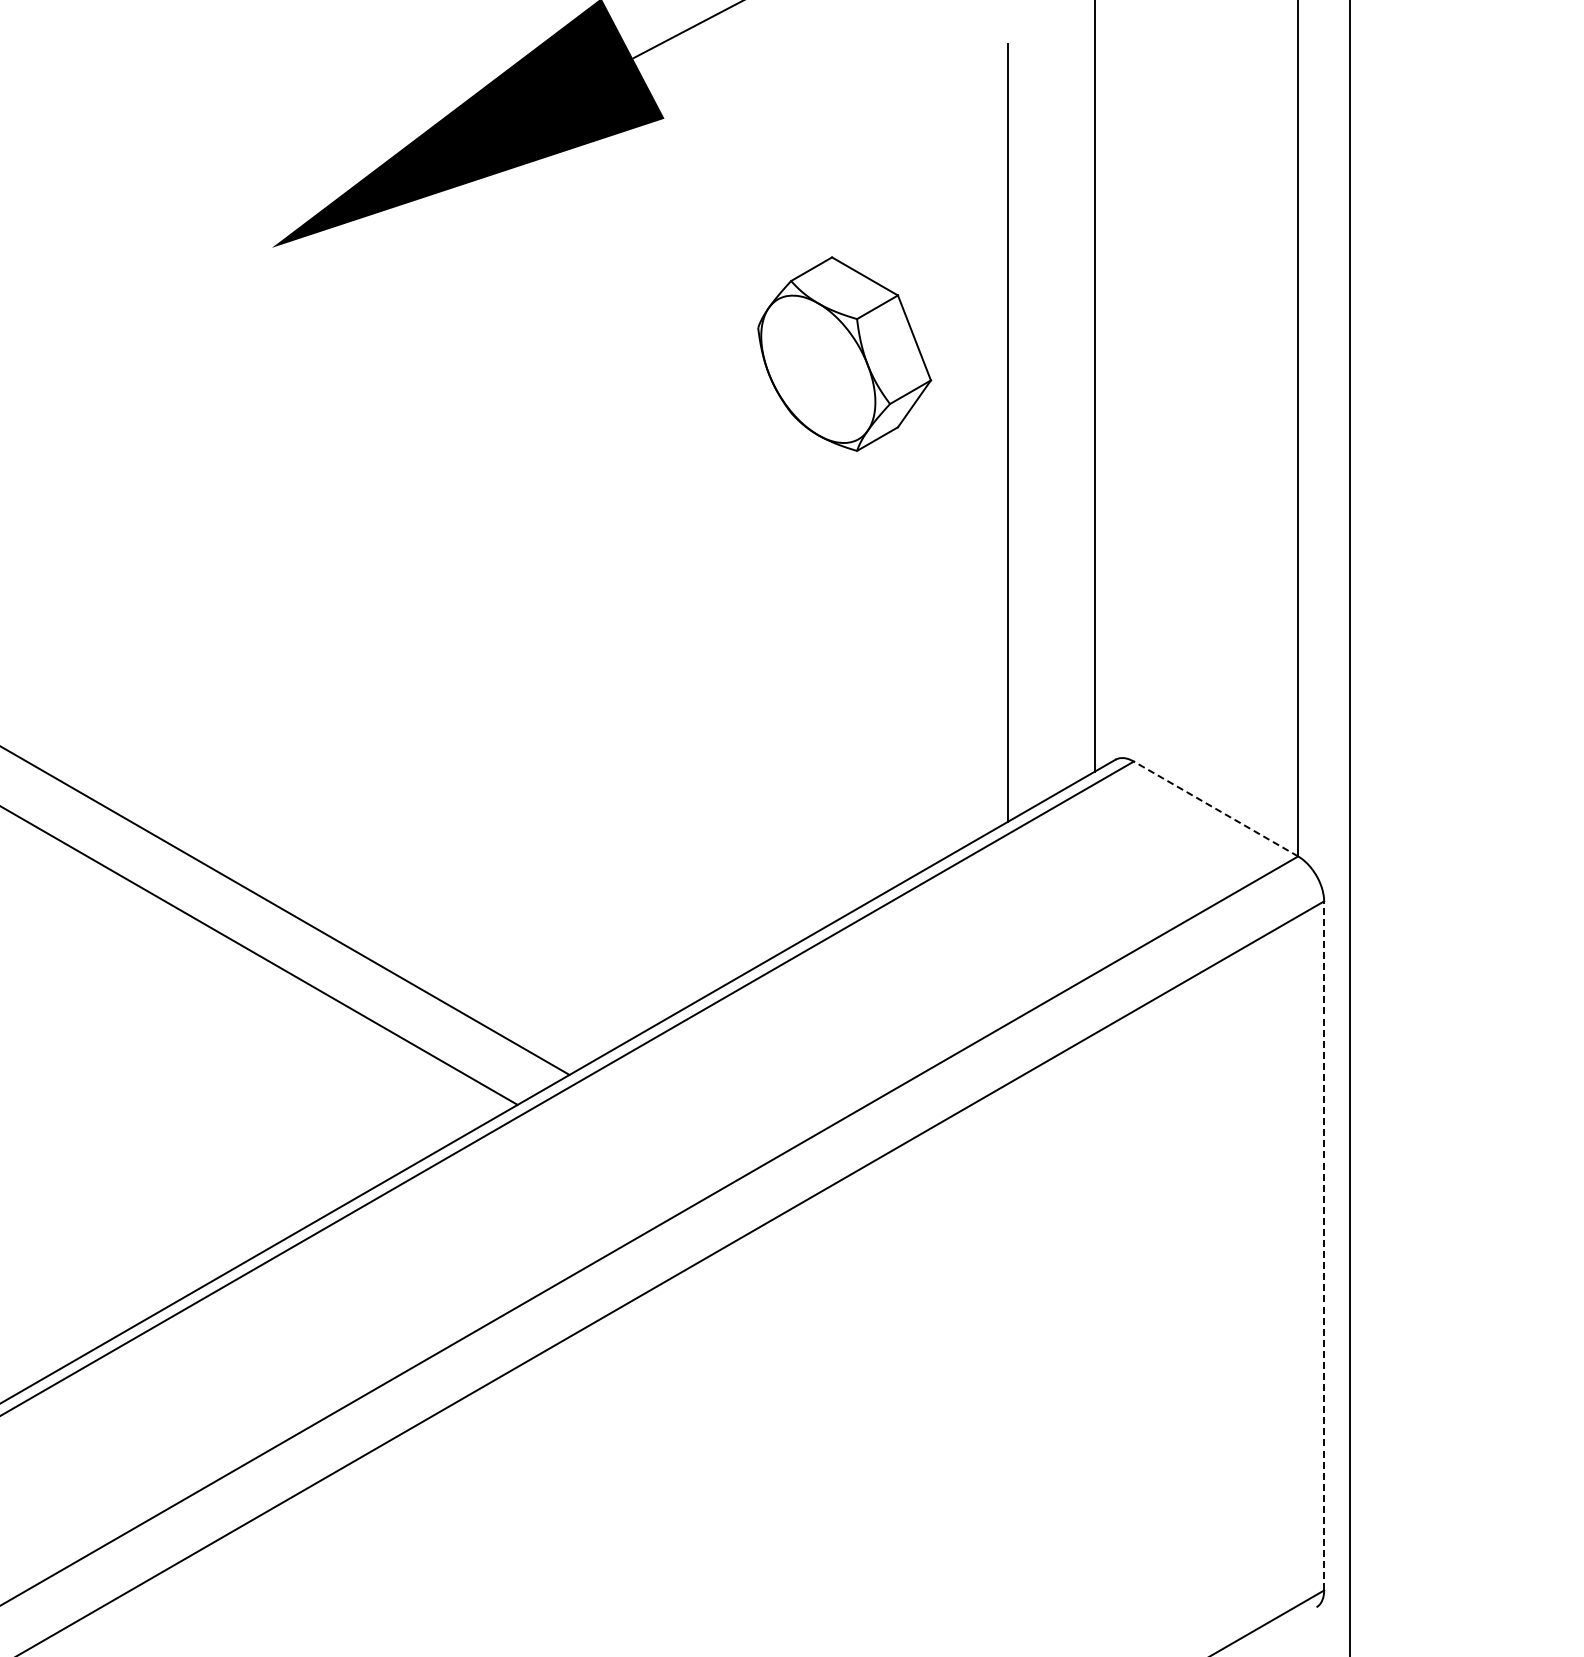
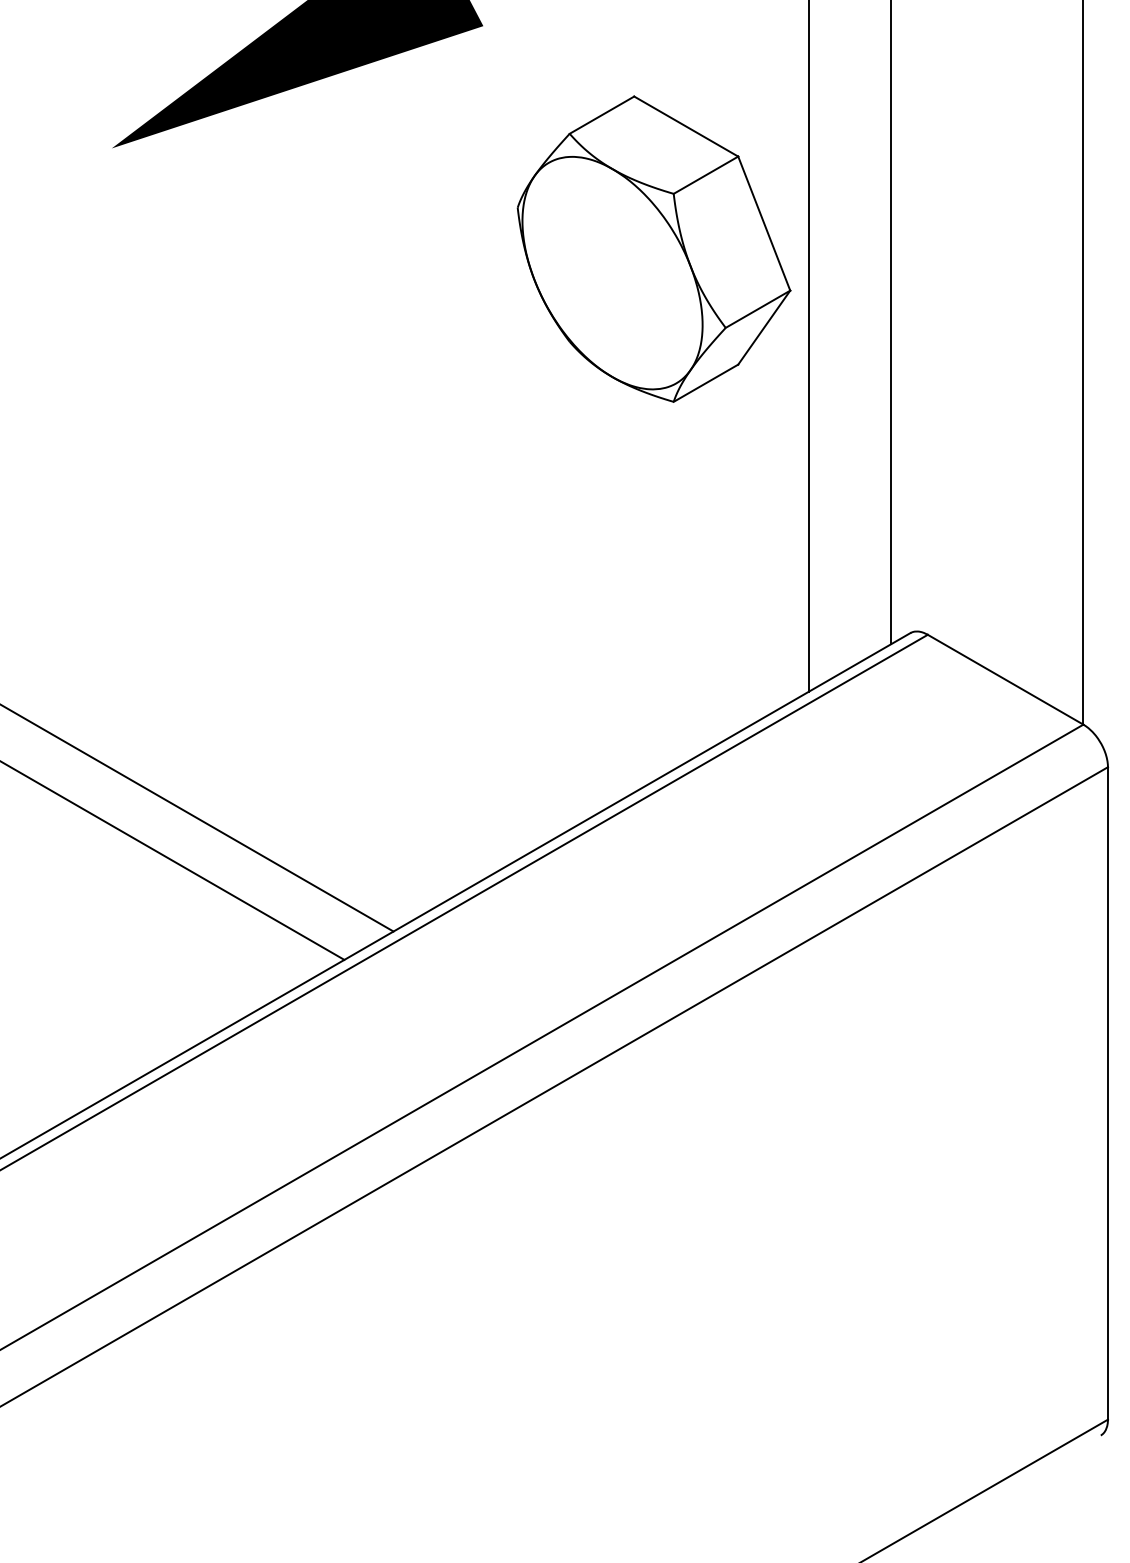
part: (844, 353) -> (653, 248), size x1.67
line: (1216, 809) -> (1006, 680), dashed -> solid
line: (1324, 1245) -> (1108, 1093), dashed -> solid

